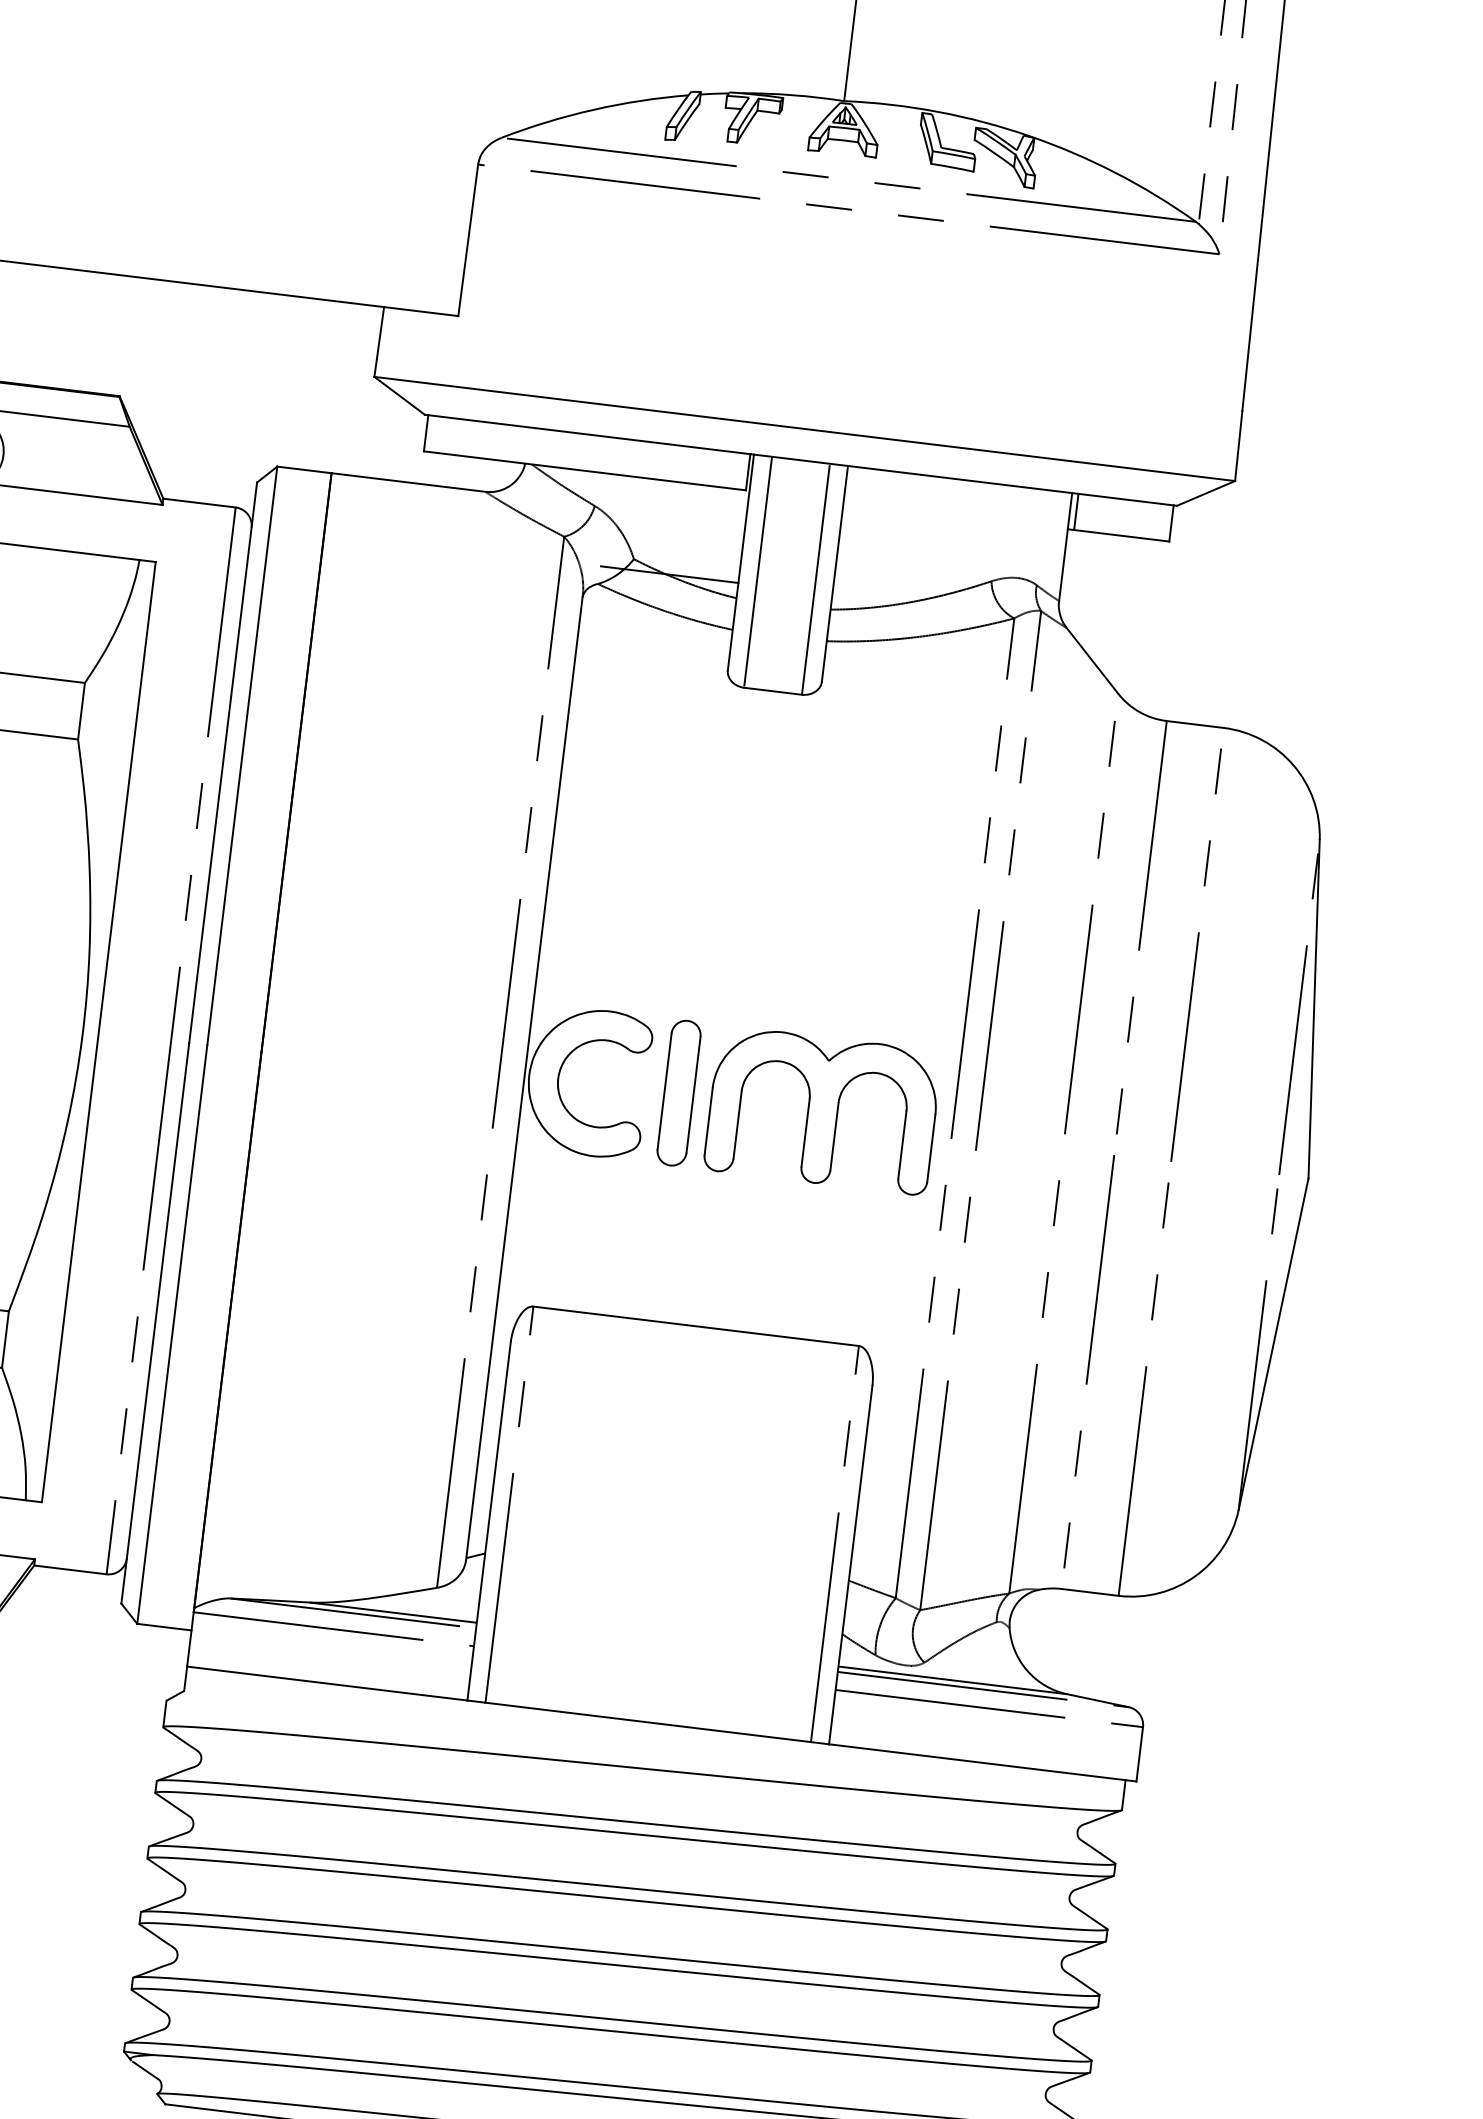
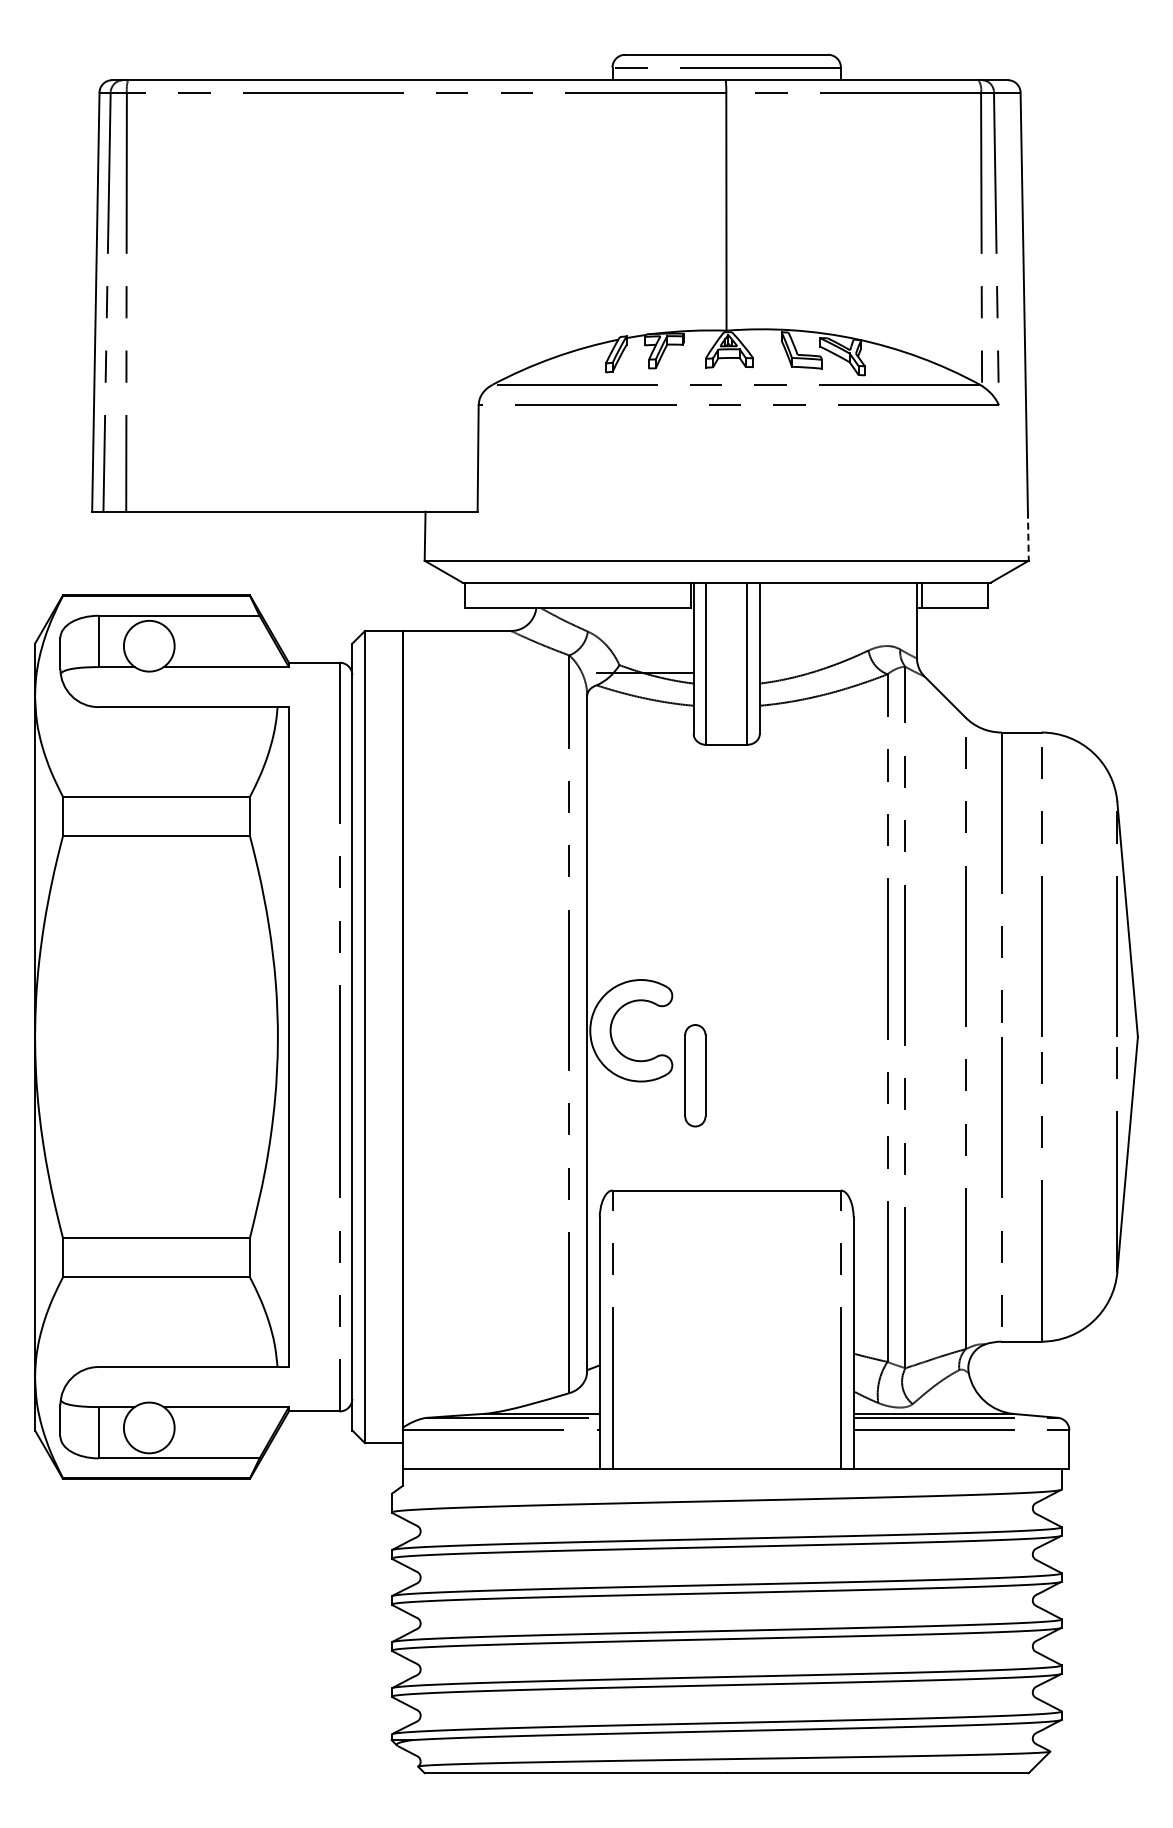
line: (1238, 446) -> (1028, 536), solid -> dashed
part: (679, 1092) -> (695, 1075), moved
part: (823, 1110) -> (796, 1030), removed

